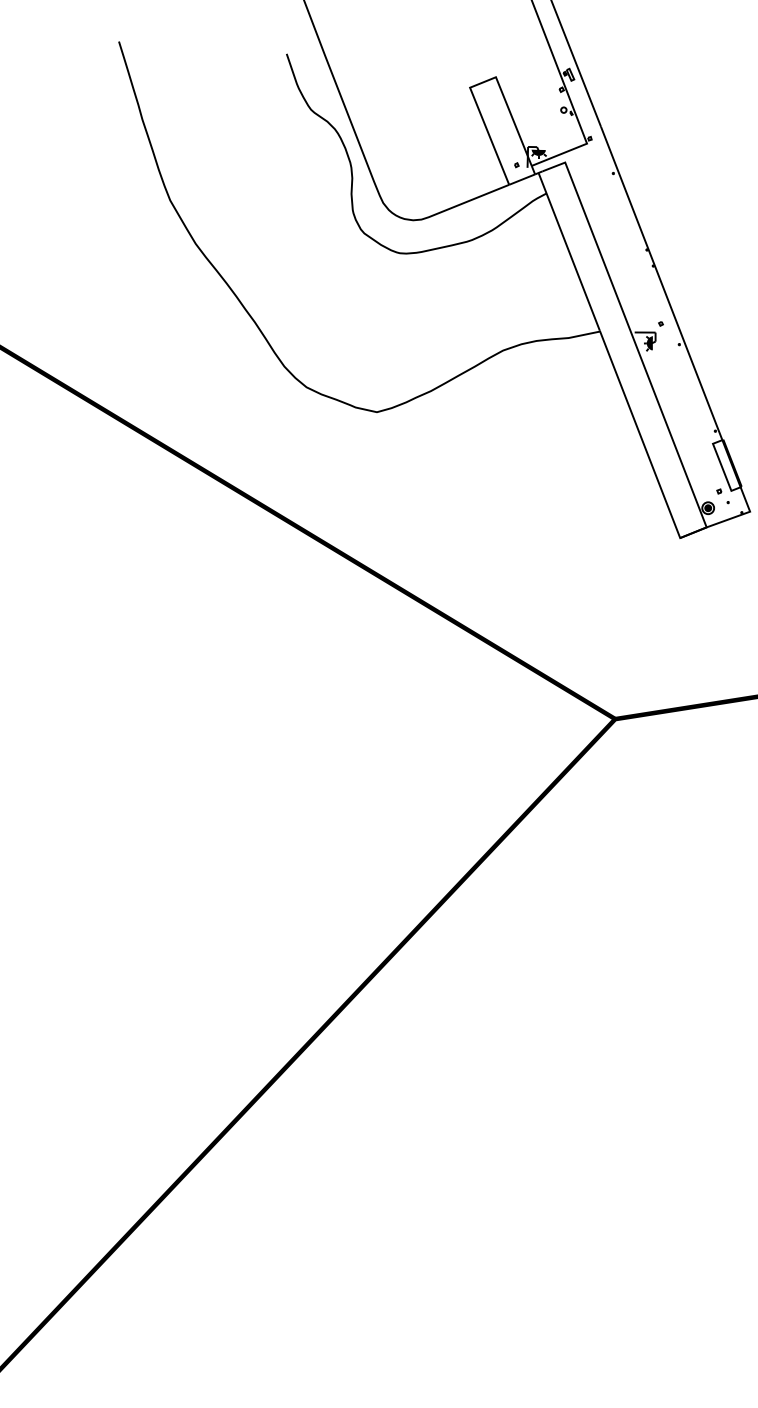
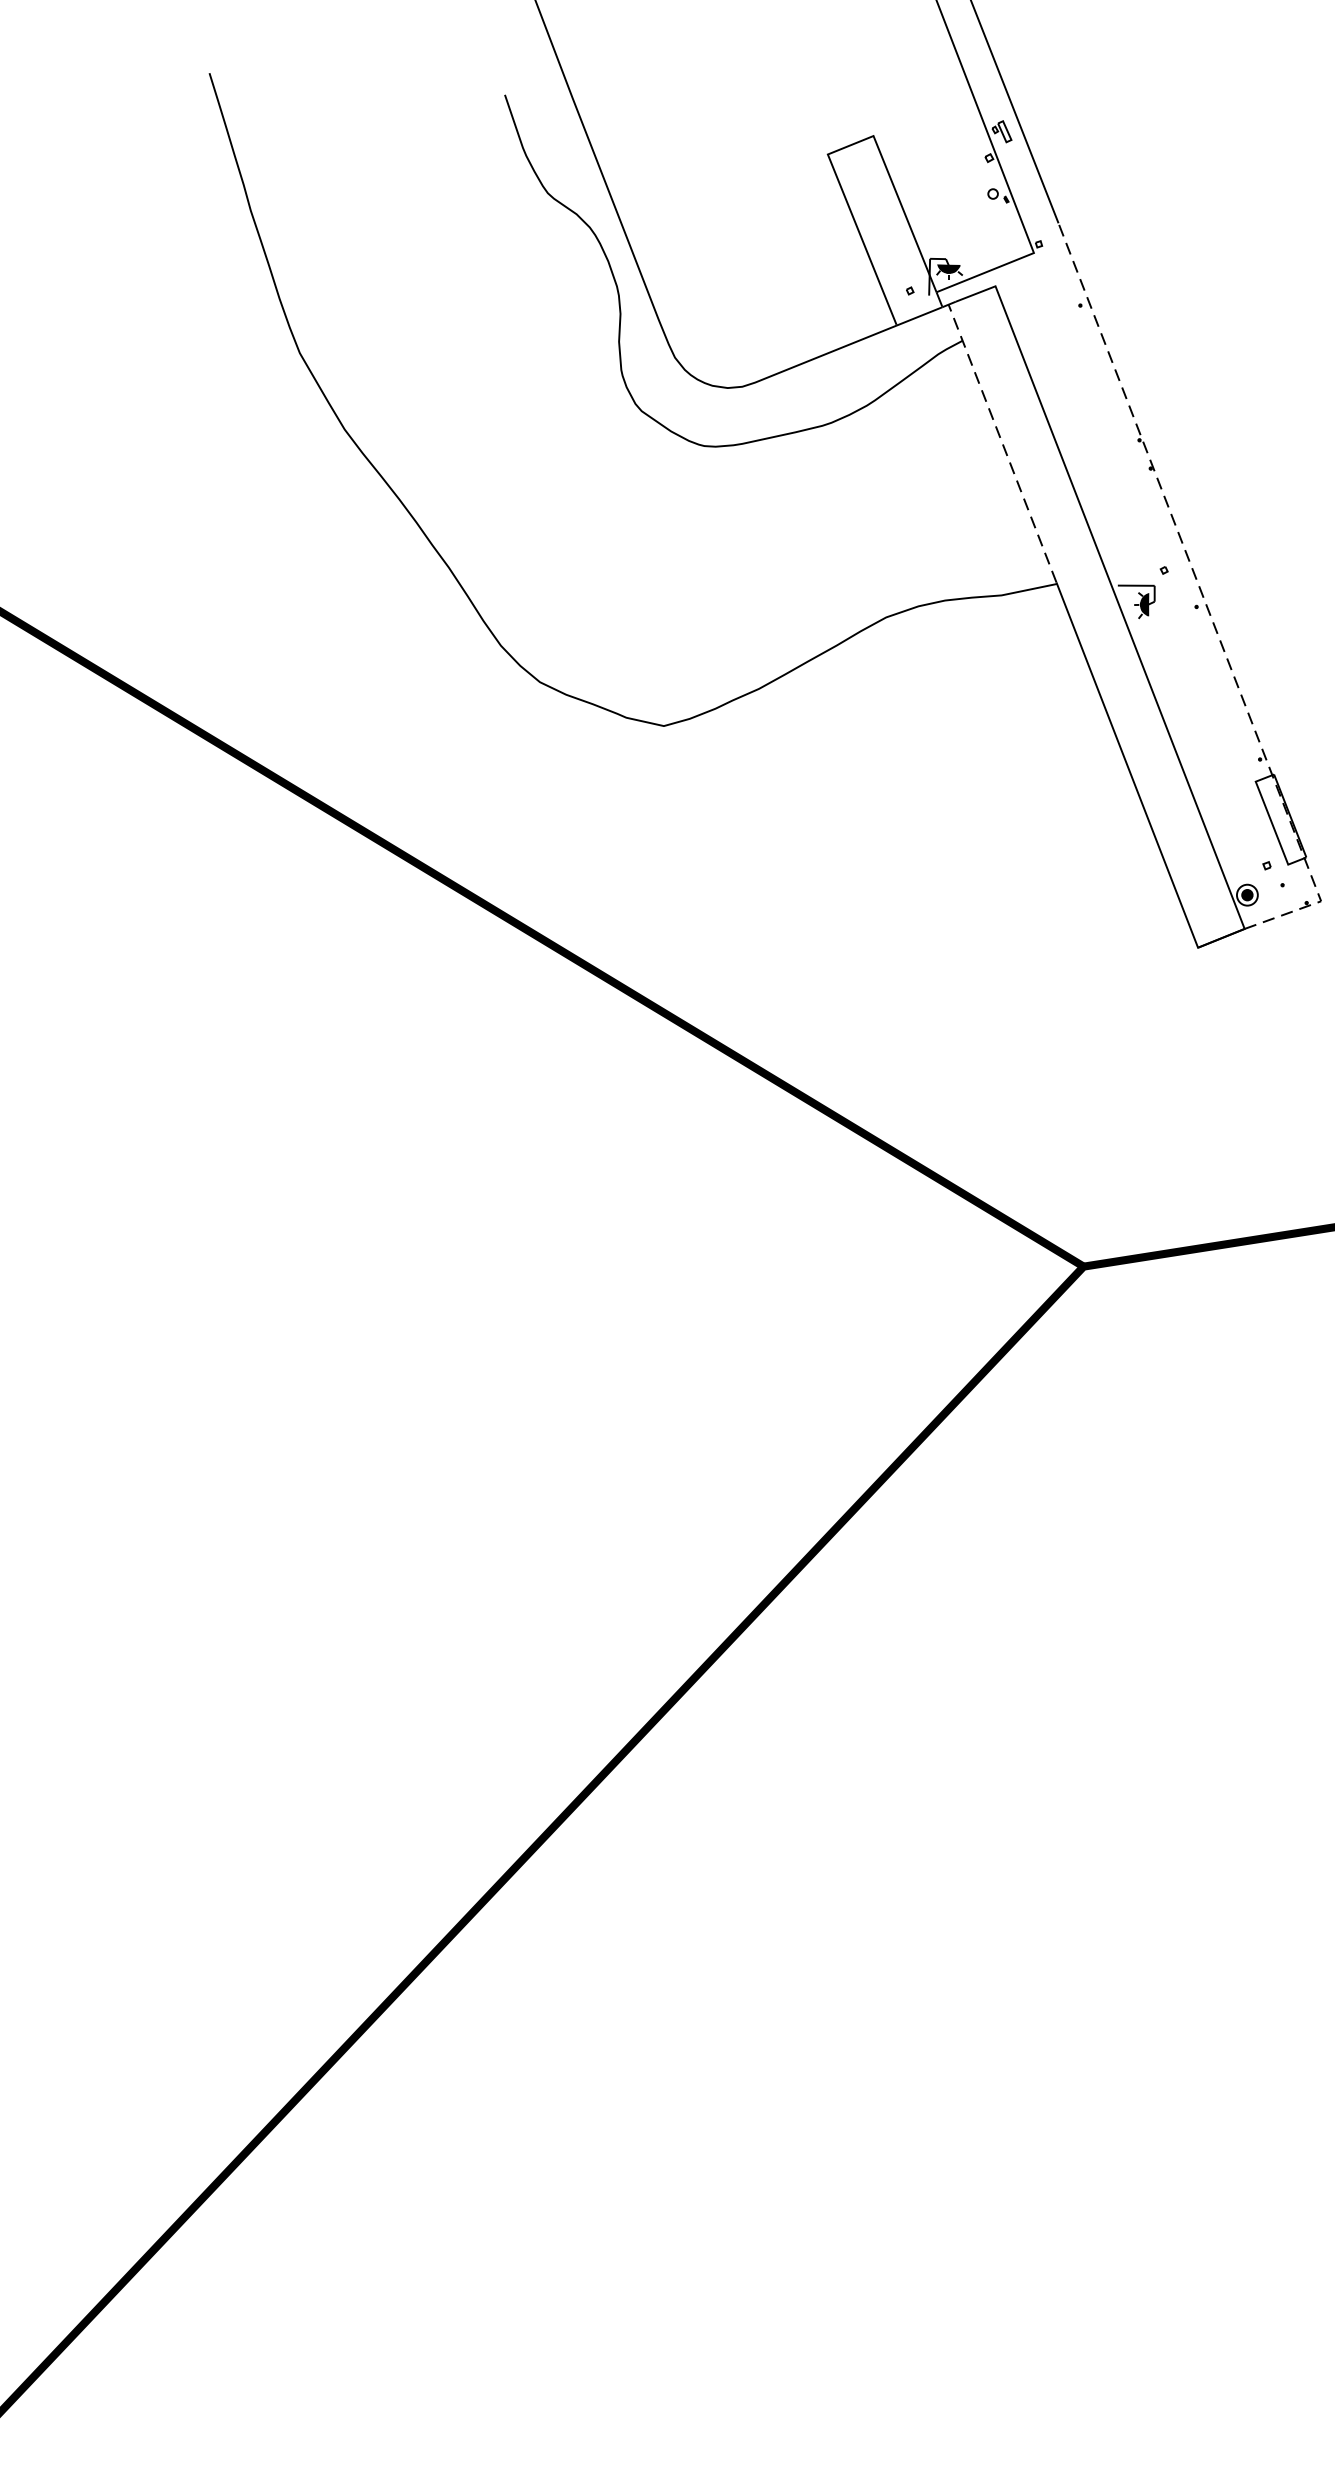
line: (569, 251) -> (1003, 442), solid -> dashed
line: (684, 341) -> (1205, 601), solid -> dashed

